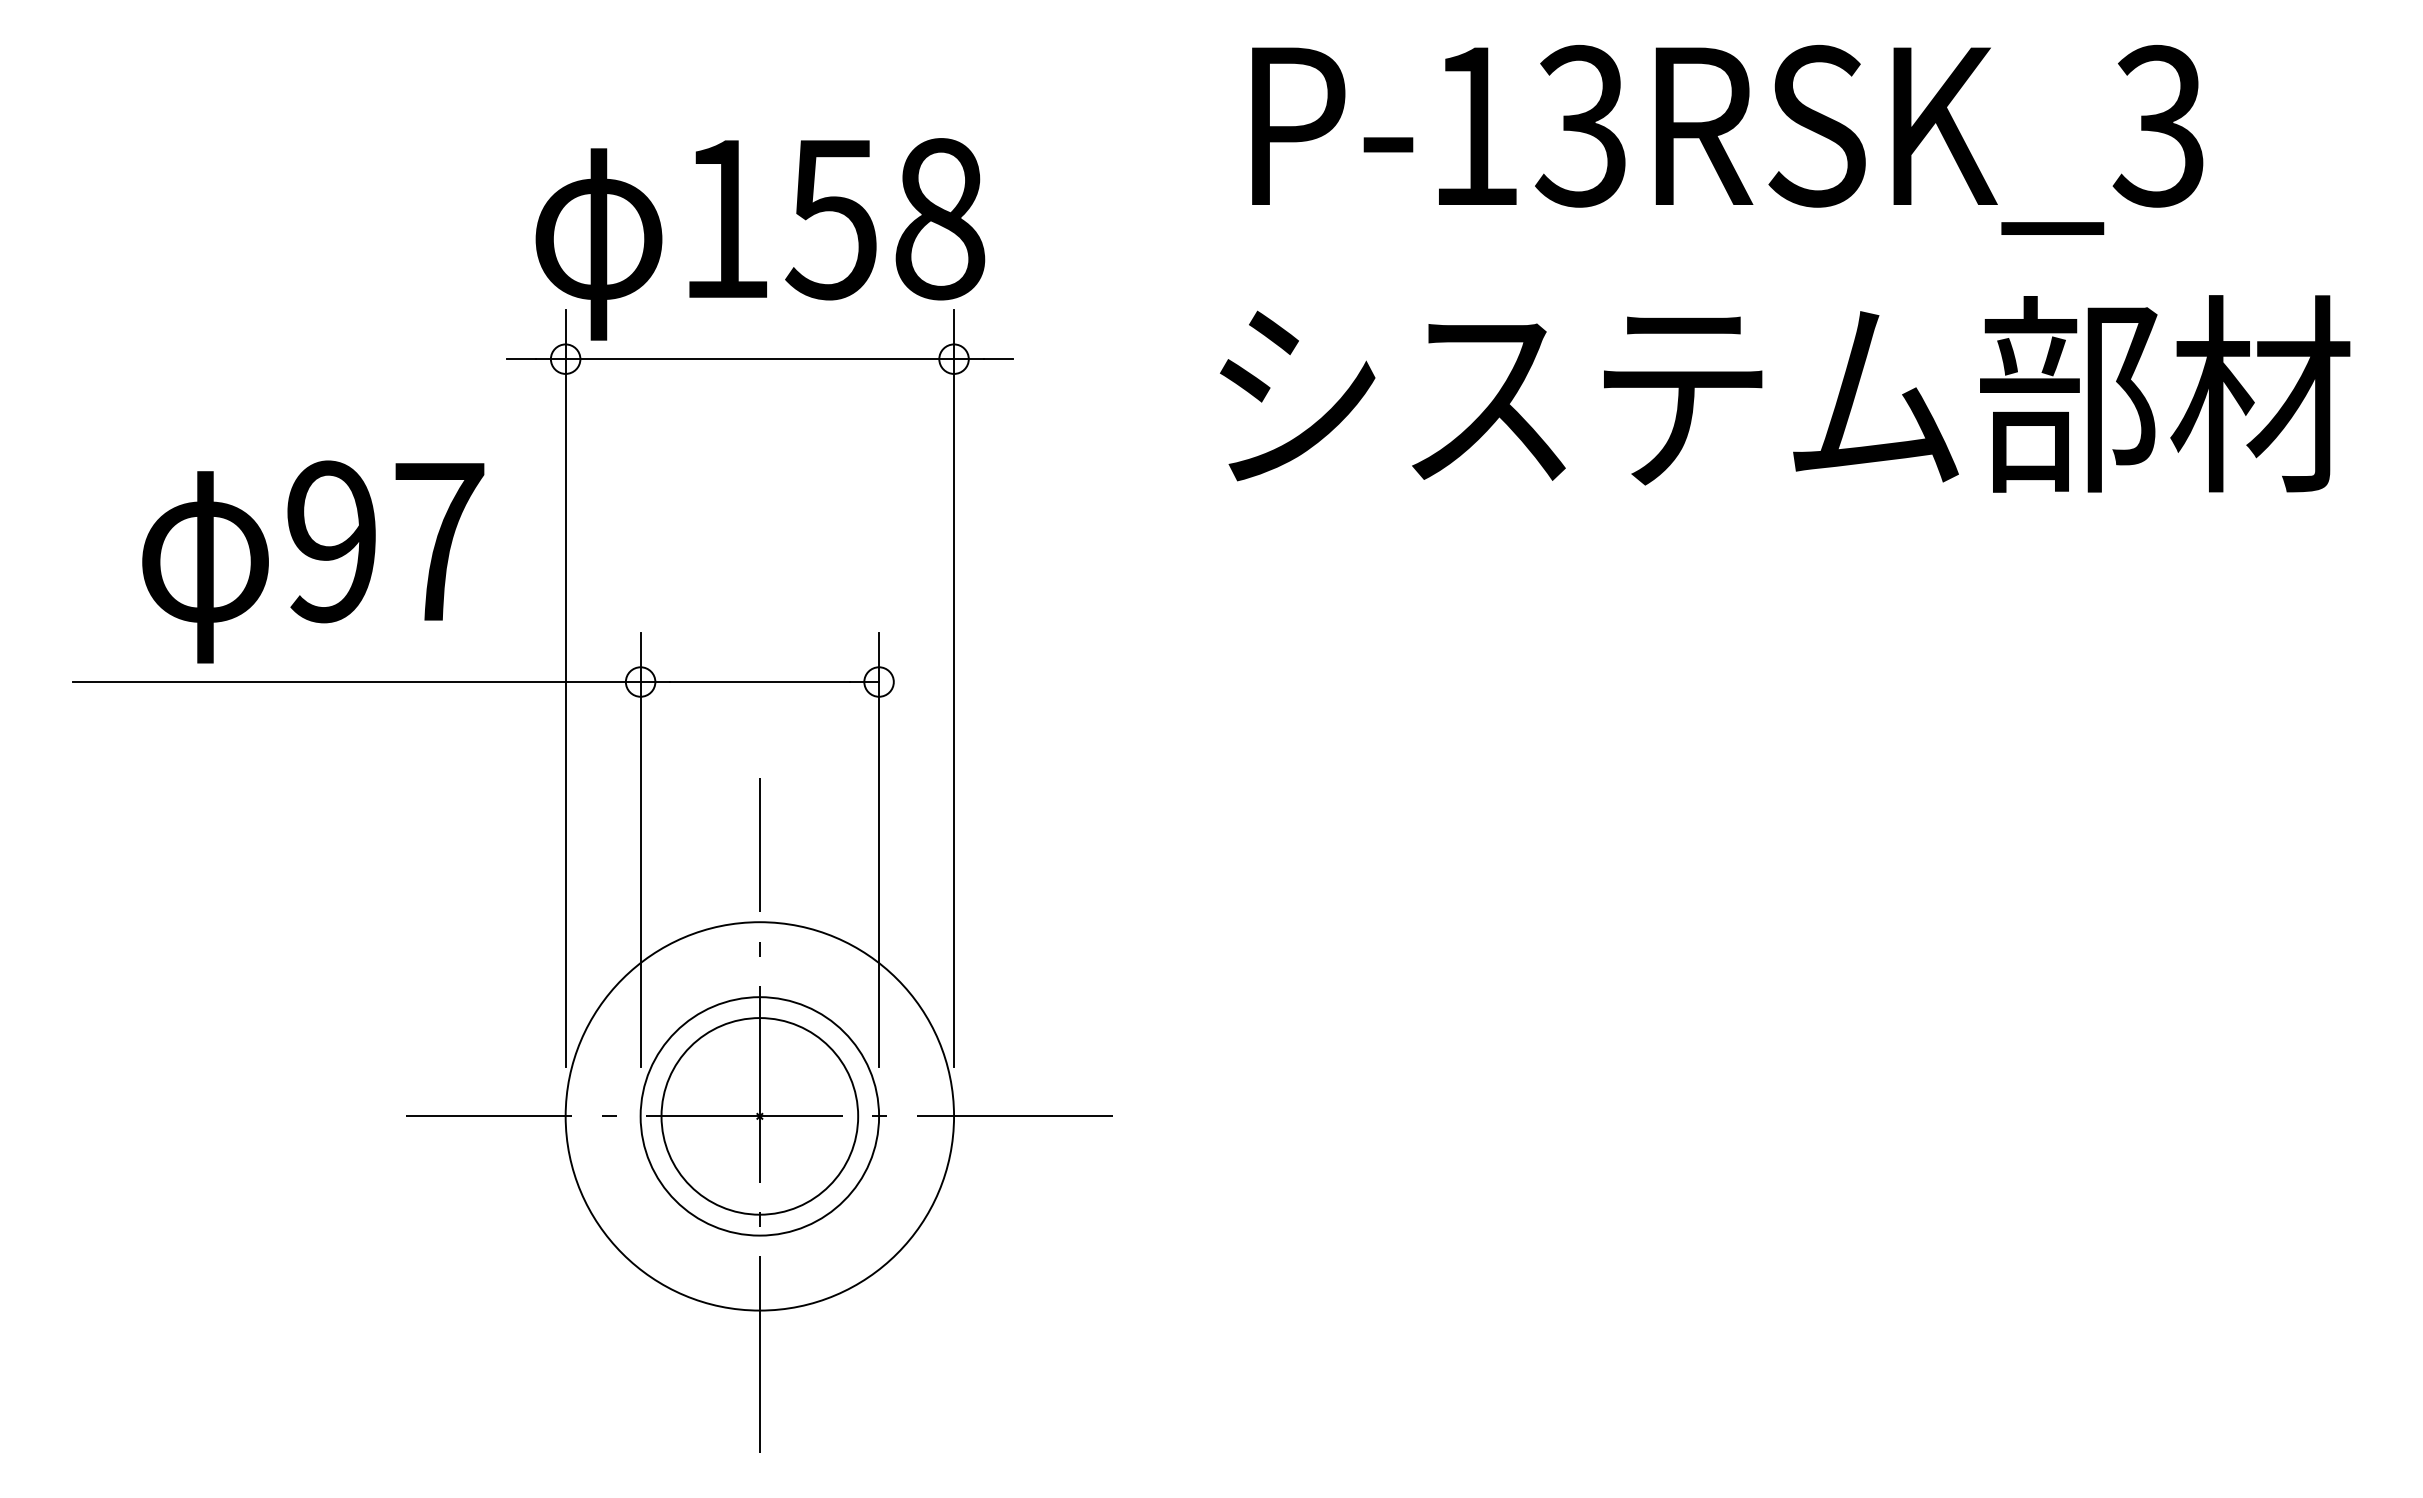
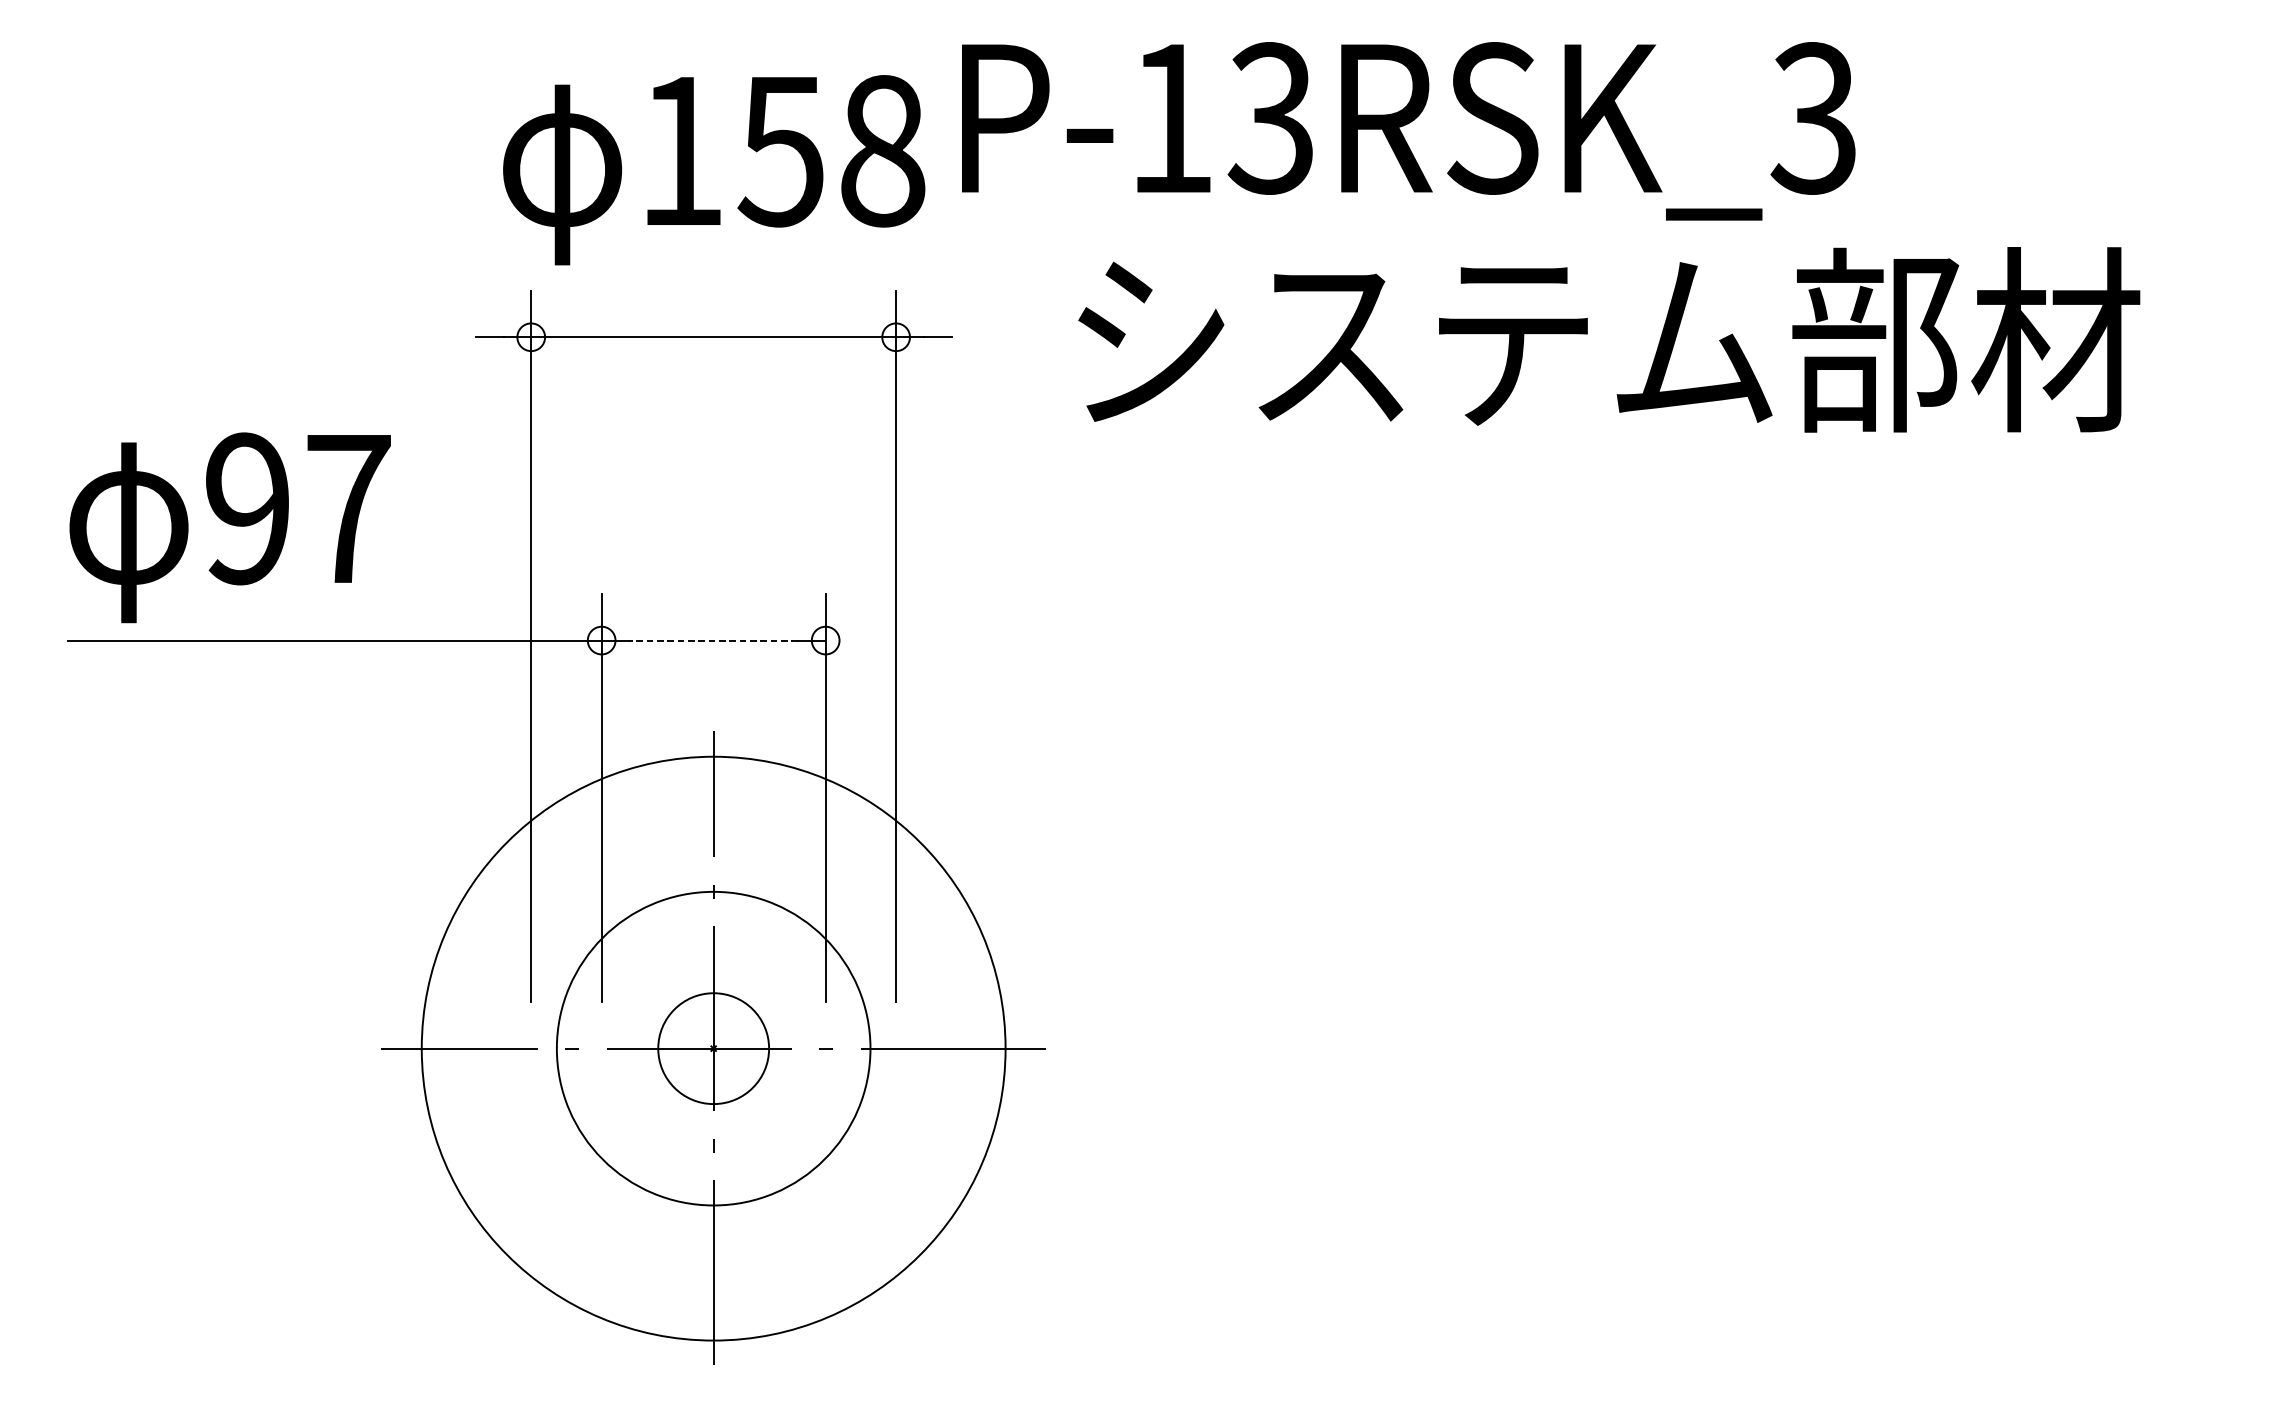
text: (1727, 139) -> (1408, 130), moved
text: (760, 239) -> (714, 170), moved
text: (1785, 393) -> (1609, 339), moved
text: (313, 561) -> (230, 527), moved
line: (759, 682) -> (713, 641), solid -> dashed
circle: (759, 1116) -> (713, 1048), size x0.6
circle: (759, 1116) -> (713, 1048), size x1.4
circle: (759, 1116) -> (713, 1048), size x1.6

